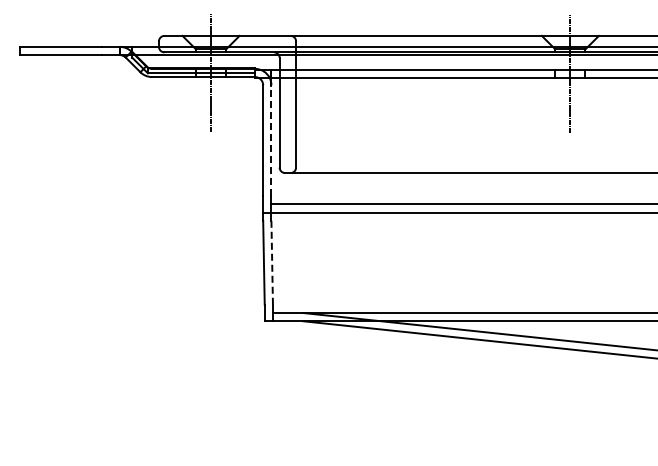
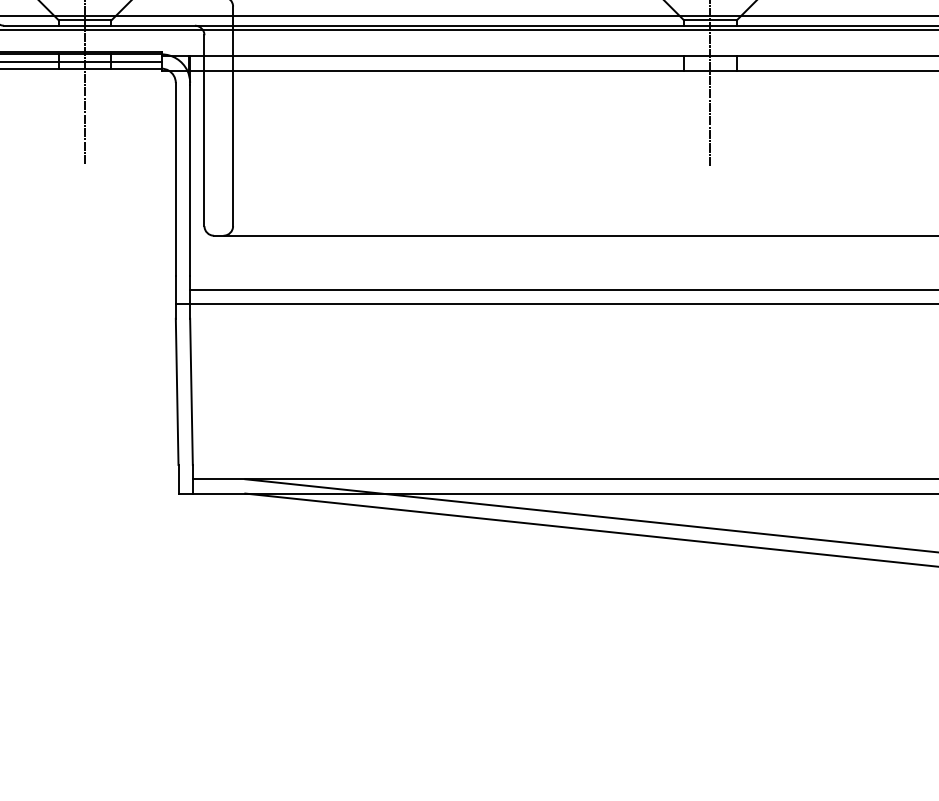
line: (271, 141) -> (190, 180), dashed -> solid
line: (272, 262) -> (192, 391), dashed -> solid

